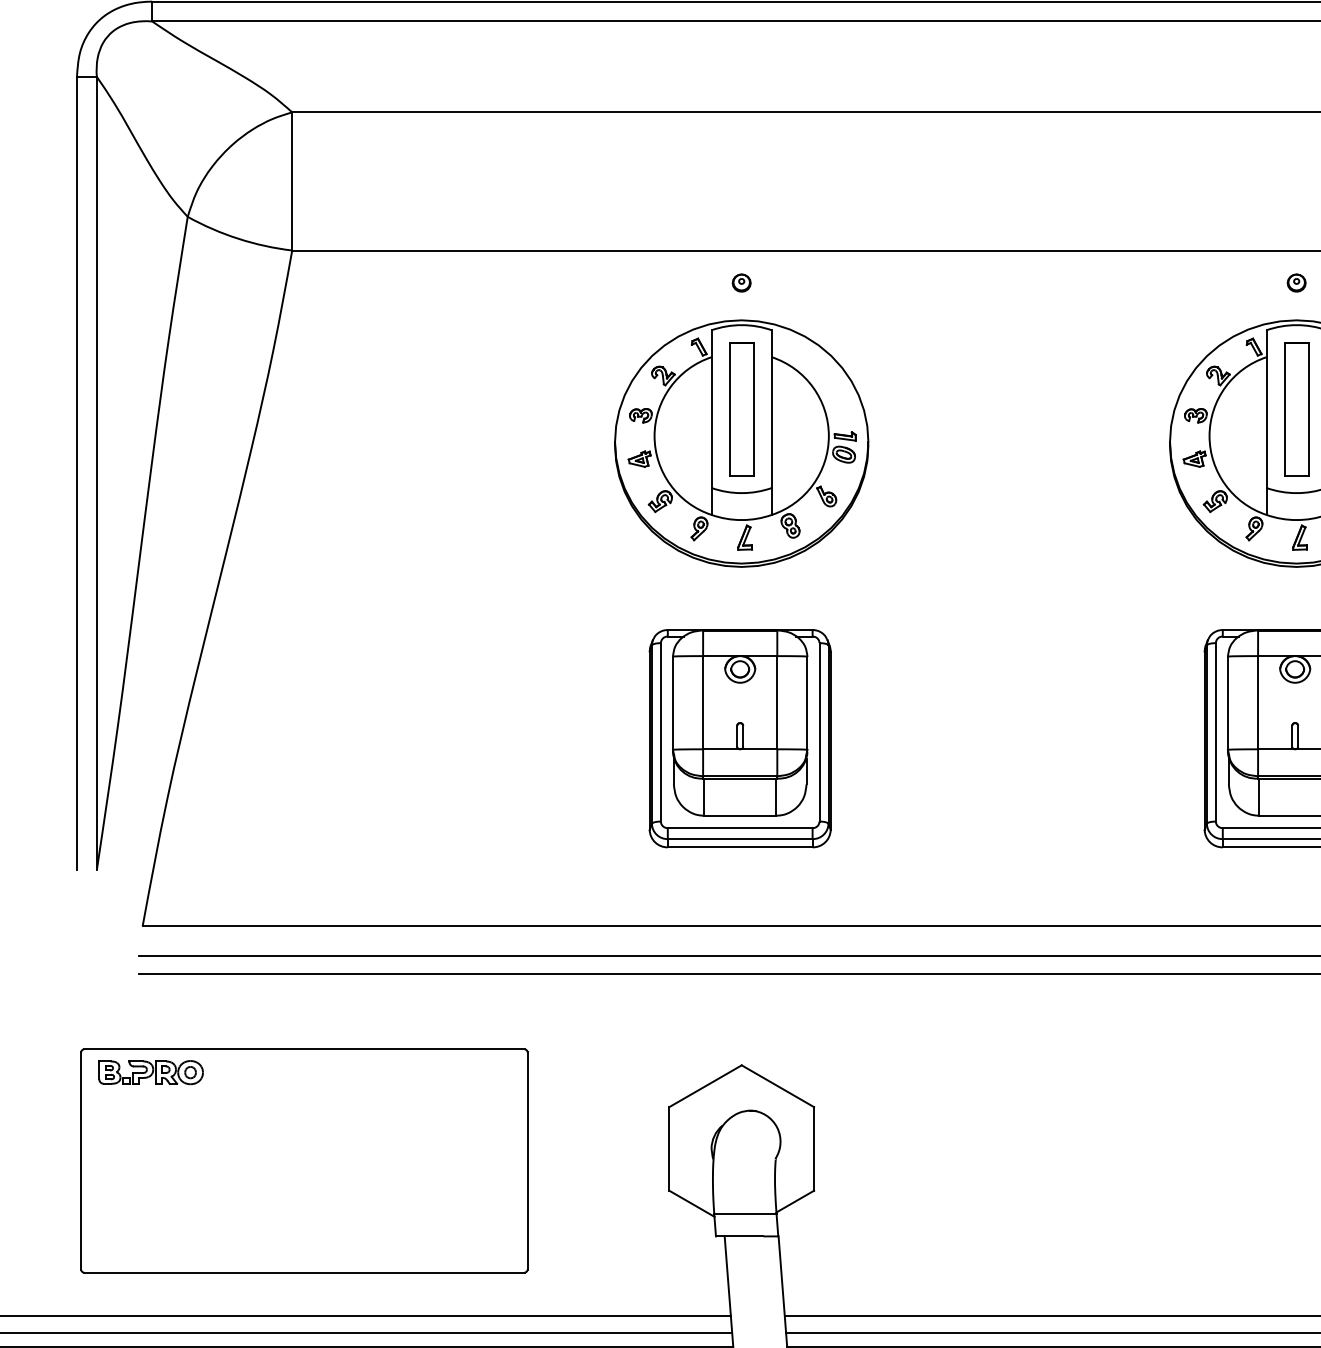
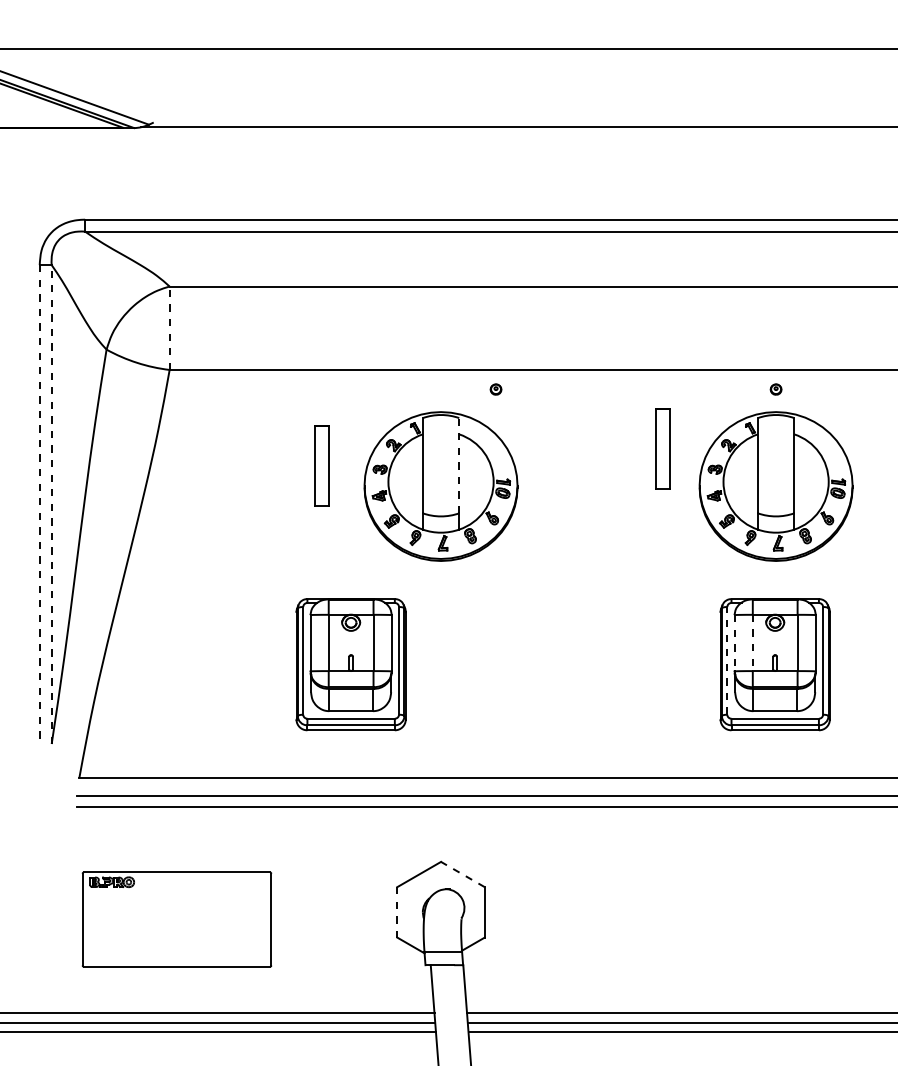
line: (291, 181) -> (169, 328), solid -> dashed
part: (740, 282) -> (495, 389), moved
part: (740, 408) -> (321, 465), moved
line: (772, 408) -> (459, 465), solid -> dashed
part: (1295, 408) -> (662, 448), moved
line: (96, 473) -> (51, 504), solid -> dashed
line: (76, 475) -> (39, 505), solid -> dashed
line: (1227, 703) -> (734, 643), solid -> dashed
line: (1257, 703) -> (752, 643), solid -> dashed
line: (1216, 731) -> (727, 660), solid -> dashed
part: (739, 738) -> (350, 664), moved
line: (777, 1086) -> (462, 874), solid -> dashed
line: (669, 1149) -> (397, 912), solid -> dashed
part: (303, 1160) -> (176, 919), size x0.7

